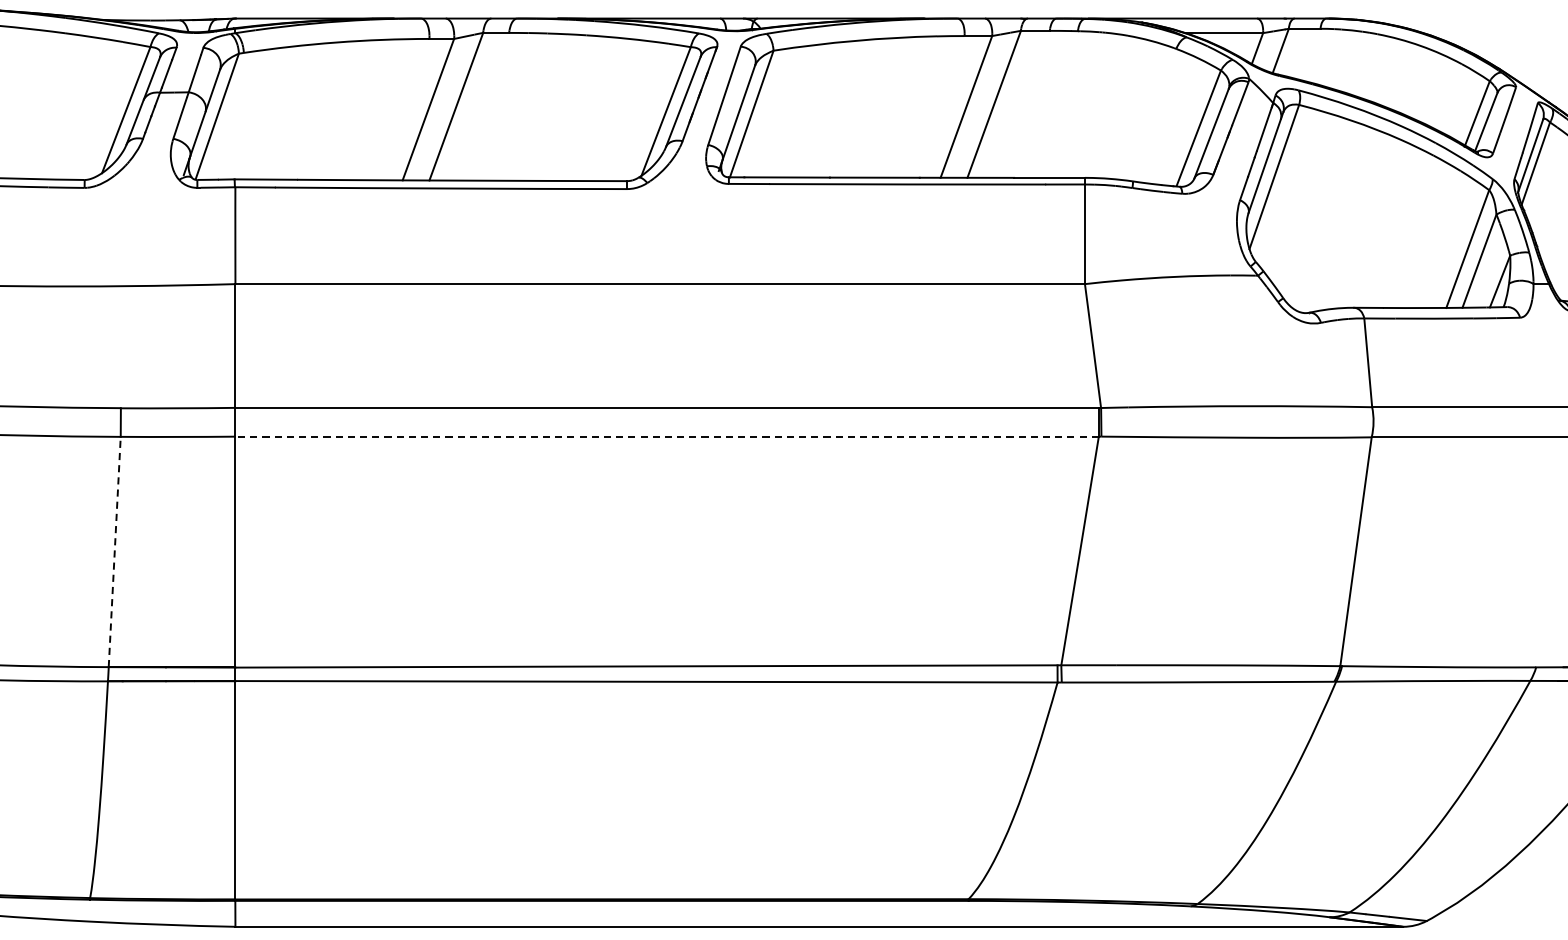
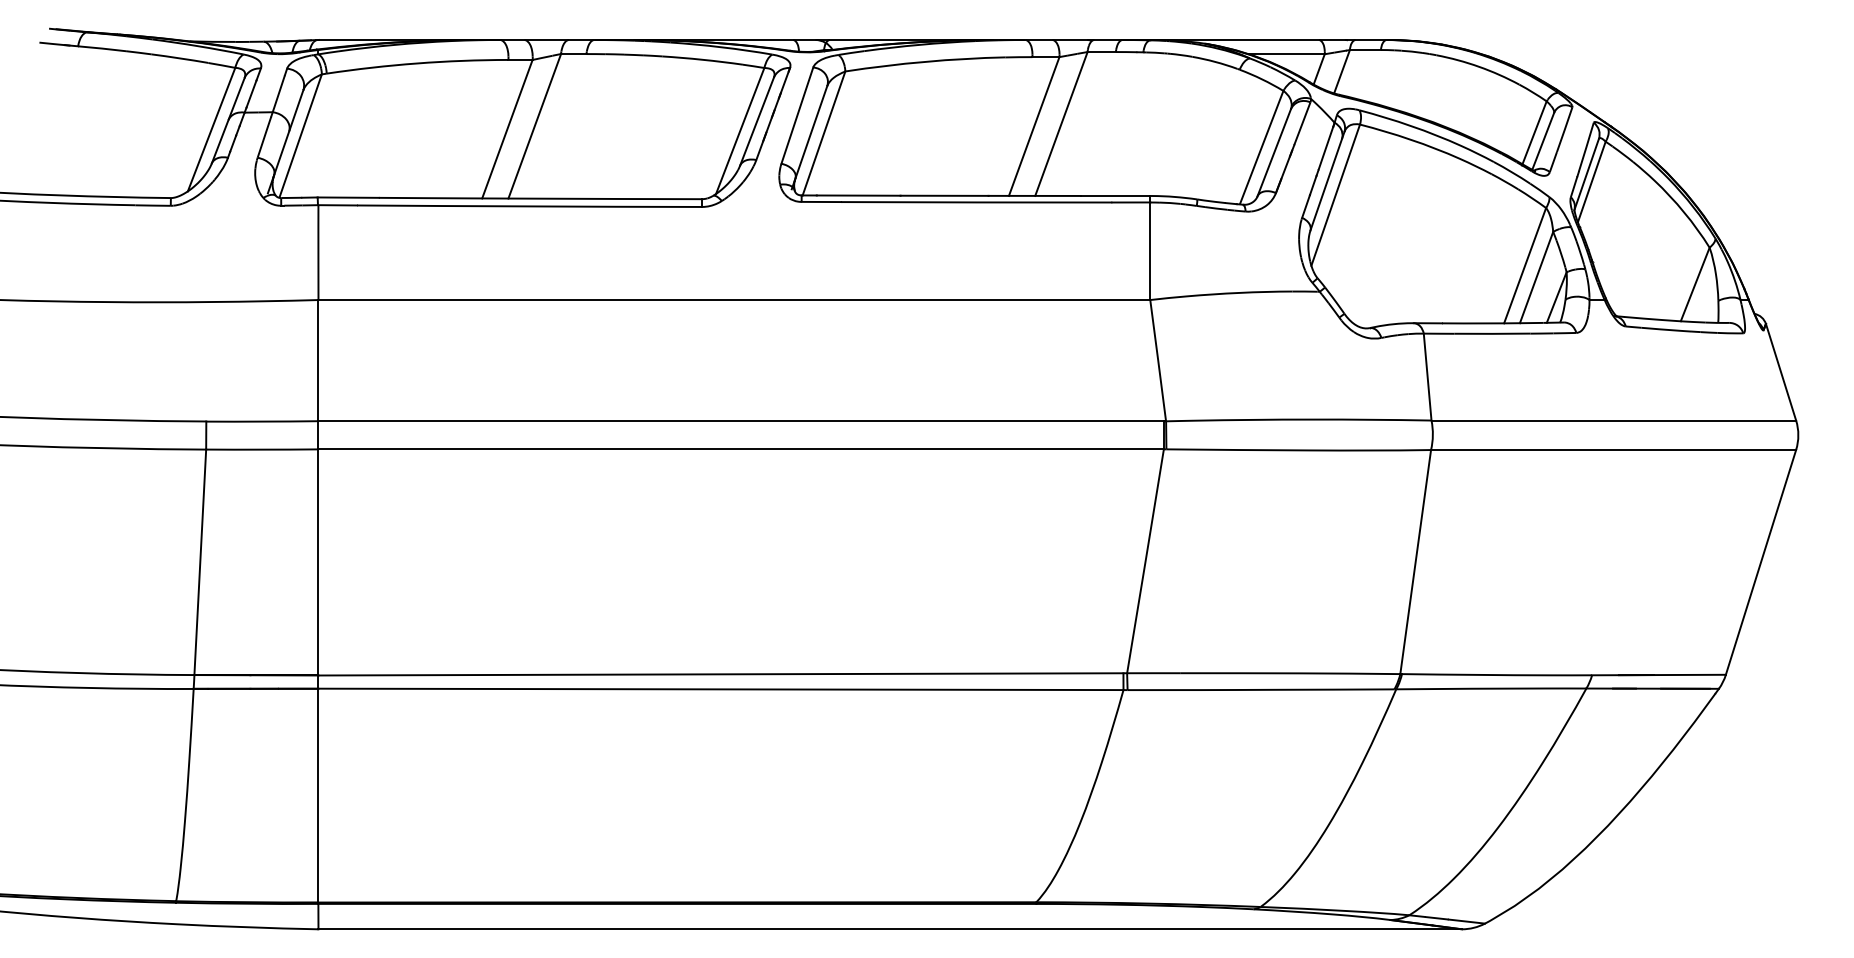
line: (667, 436) -> (741, 449), dashed -> solid
line: (114, 552) -> (200, 562), dashed -> solid

